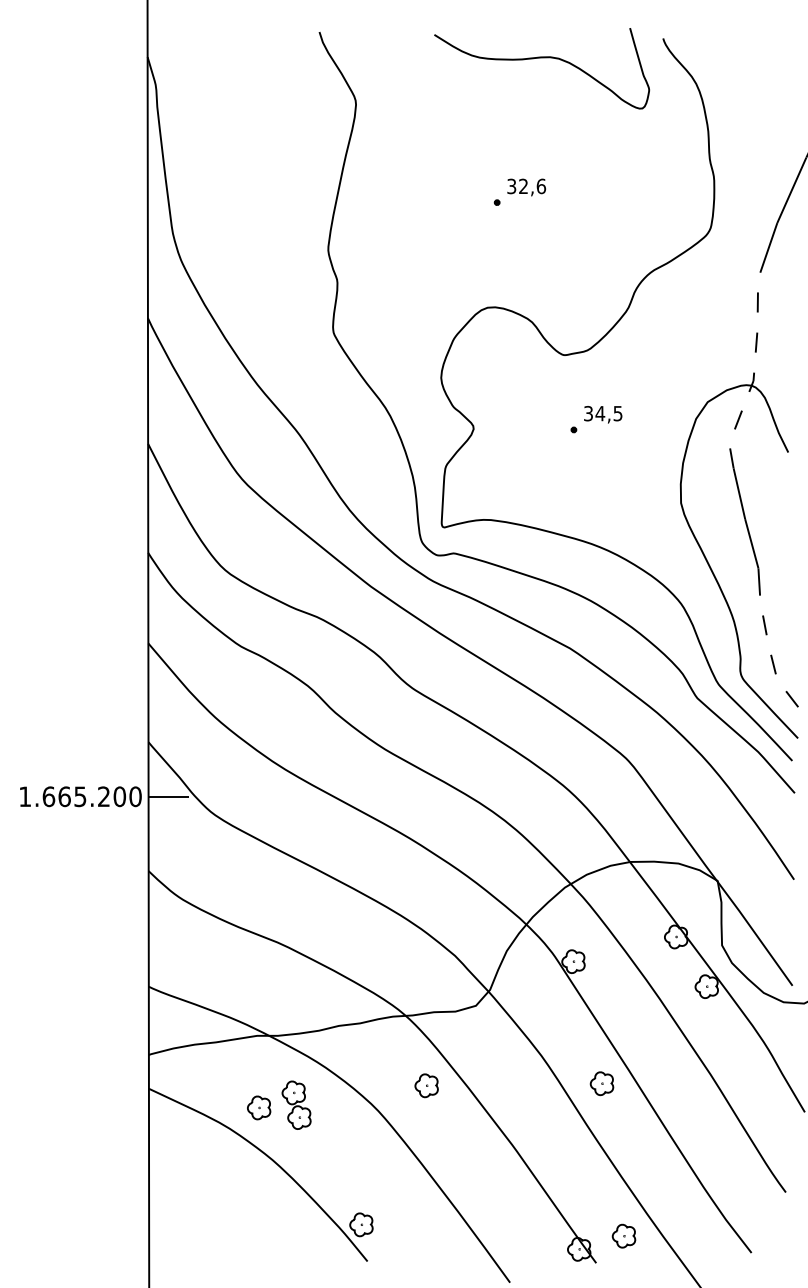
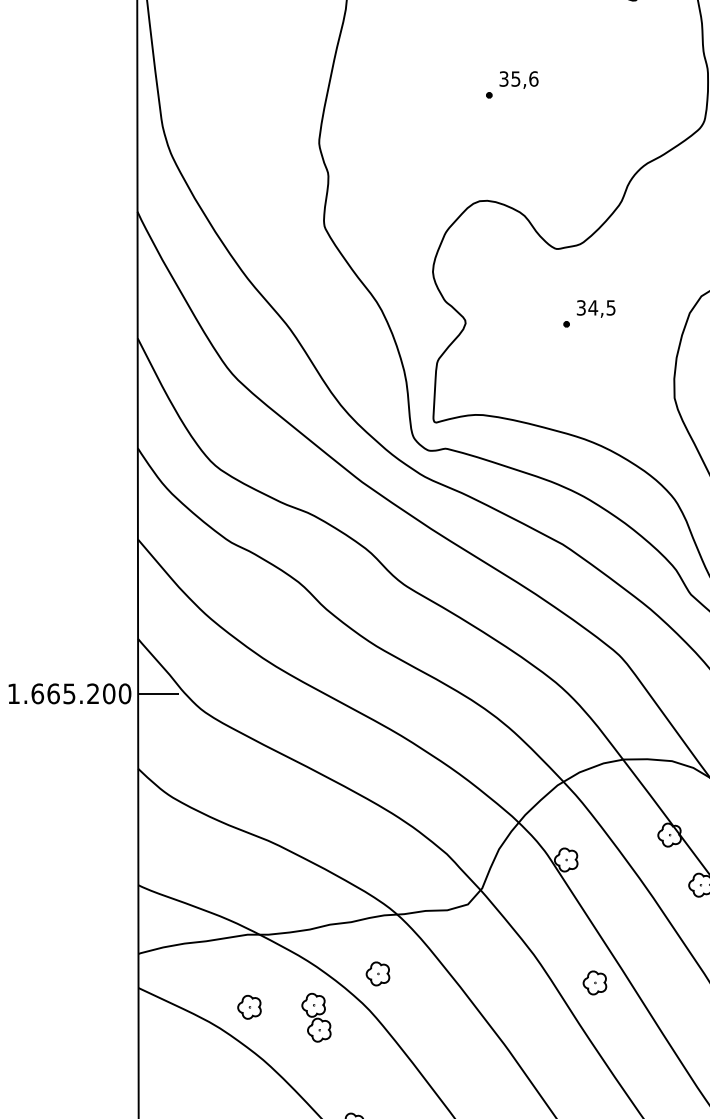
text: (523, 186) -> (515, 79), 32,6 -> 35,6
part: (426, 1085) -> (377, 973), moved
part: (296, 1104) -> (316, 1016), moved

